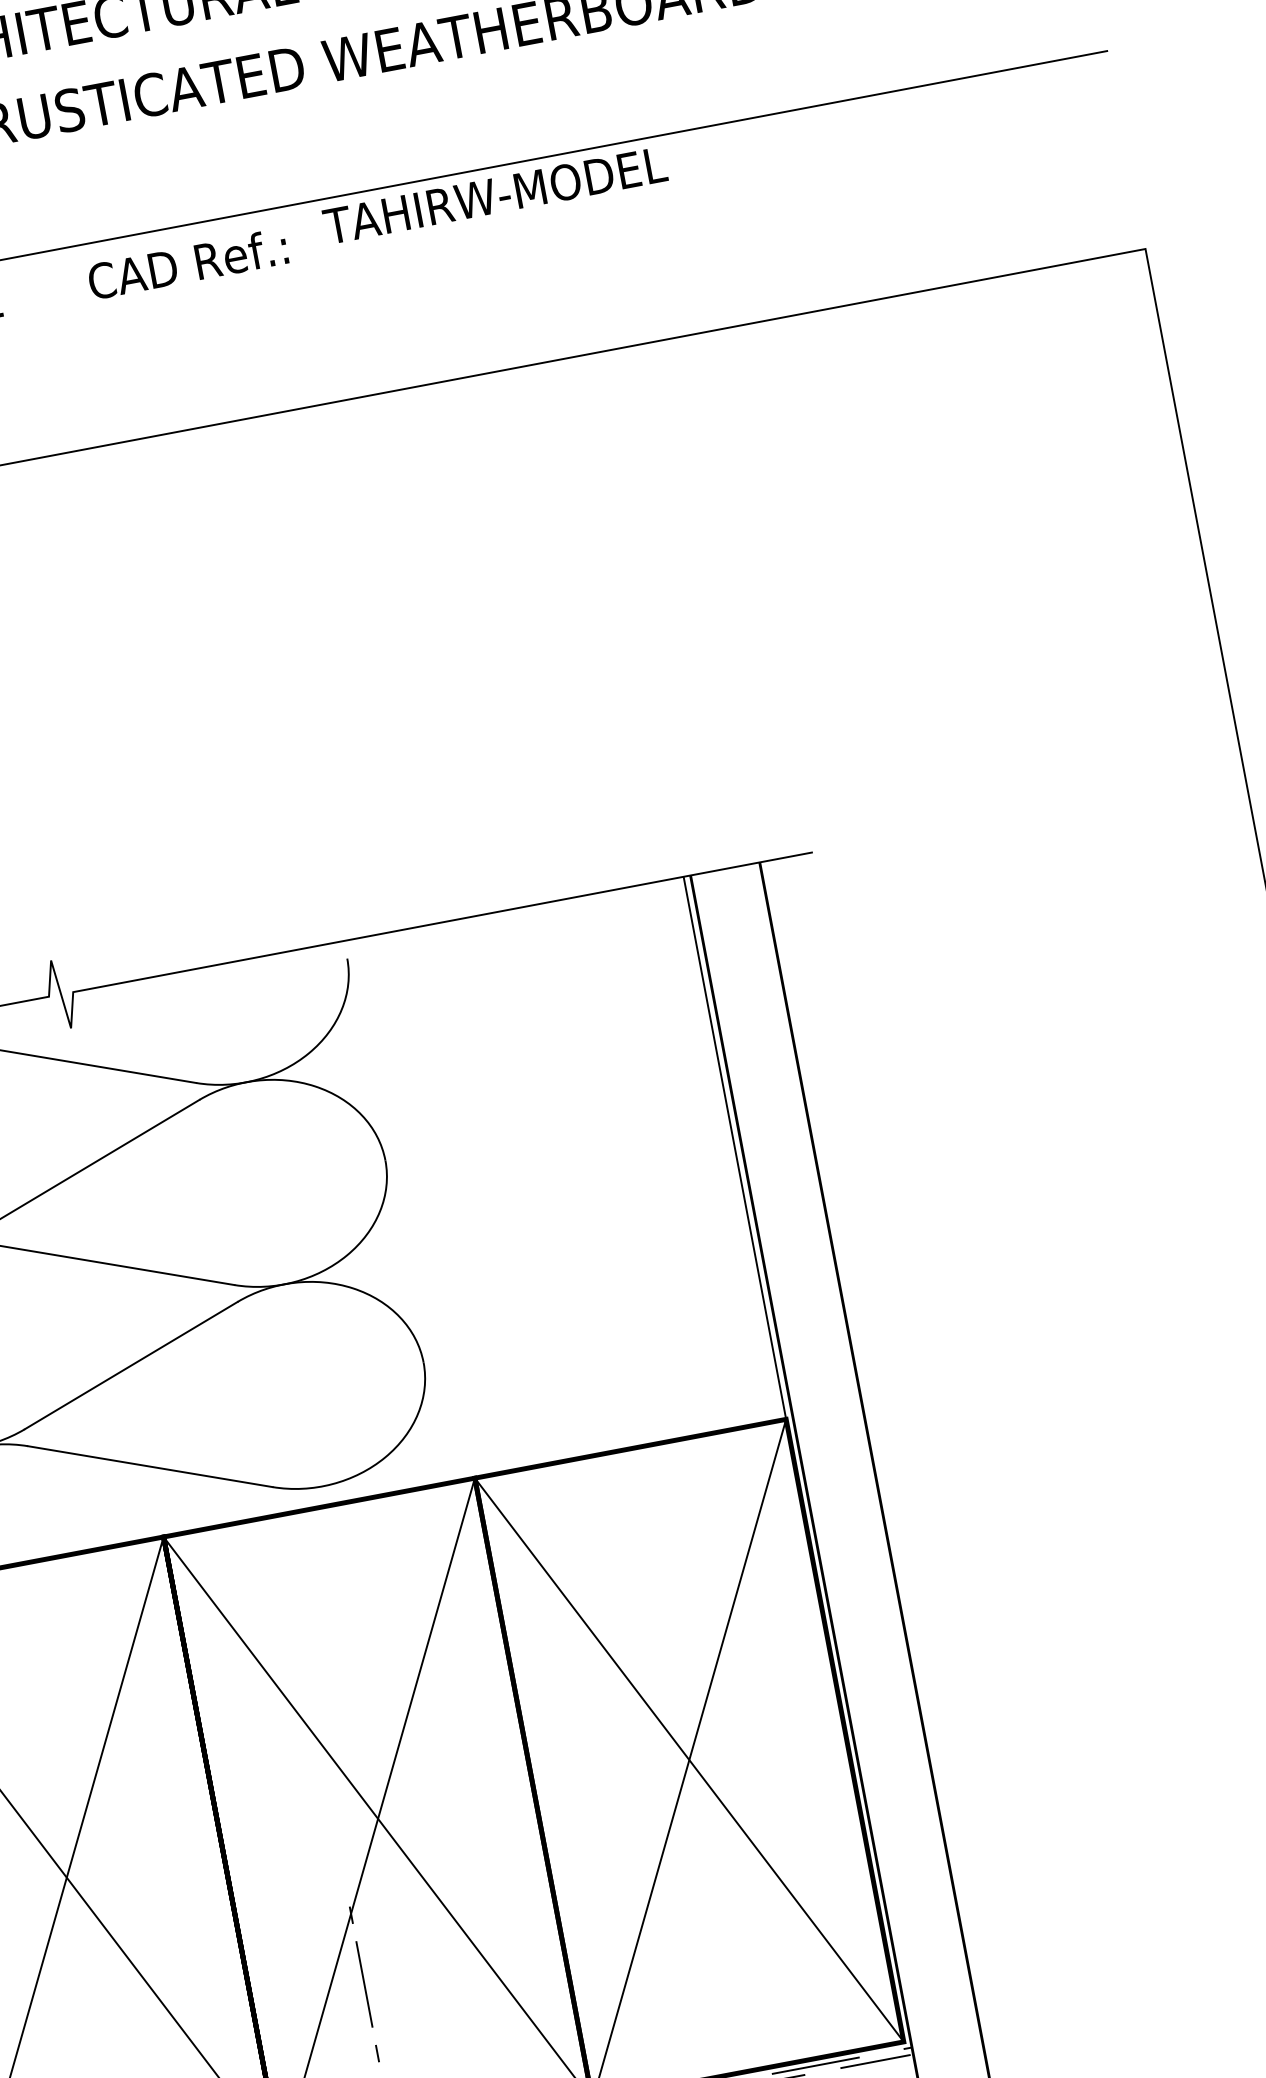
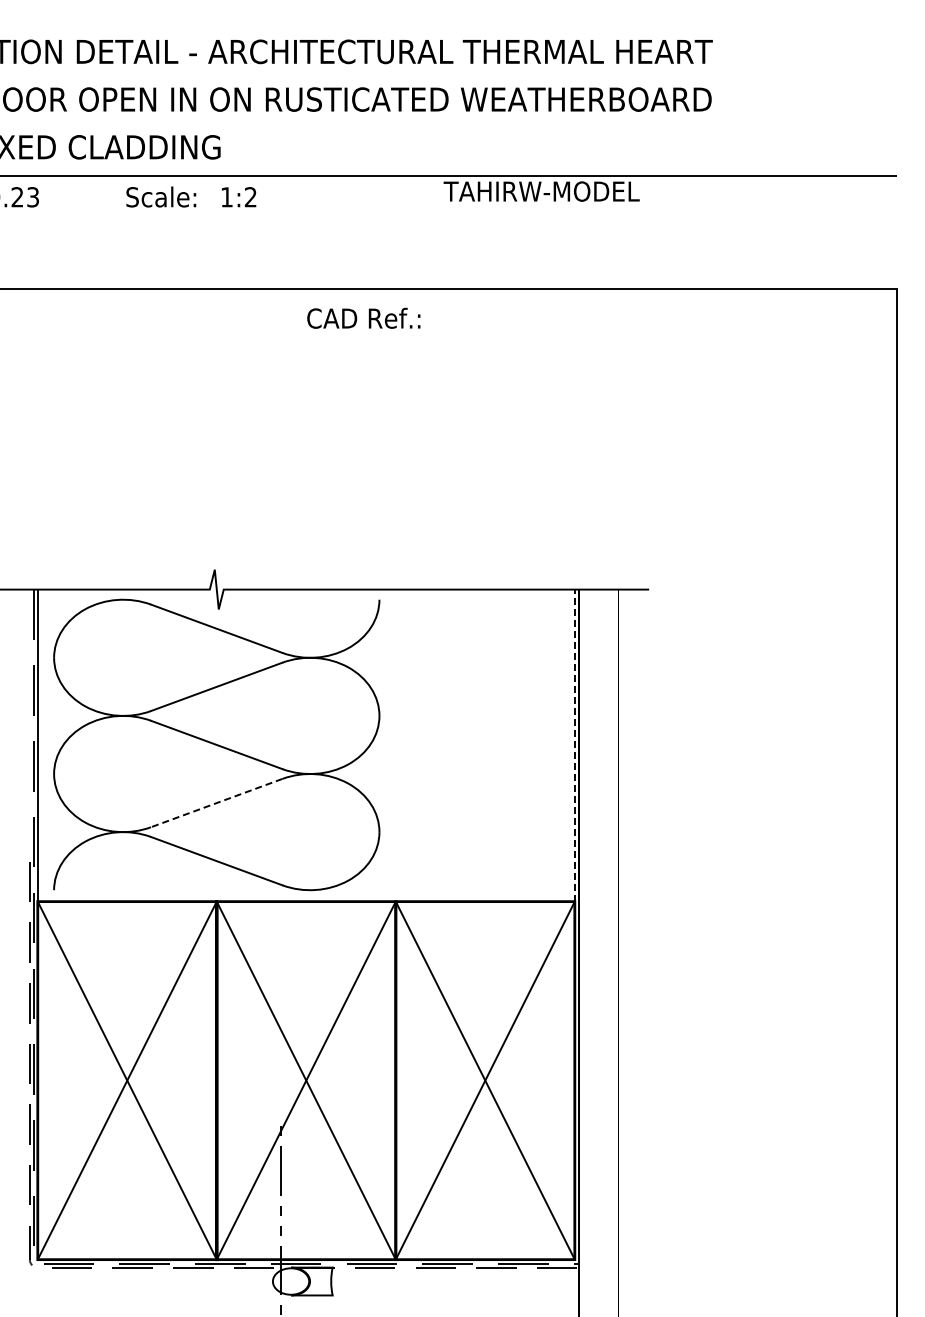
text: (187, 262) -> (363, 317), moved
line: (734, 1147) -> (574, 745), solid -> dashed
line: (130, 1366) -> (216, 803), solid -> dashed

